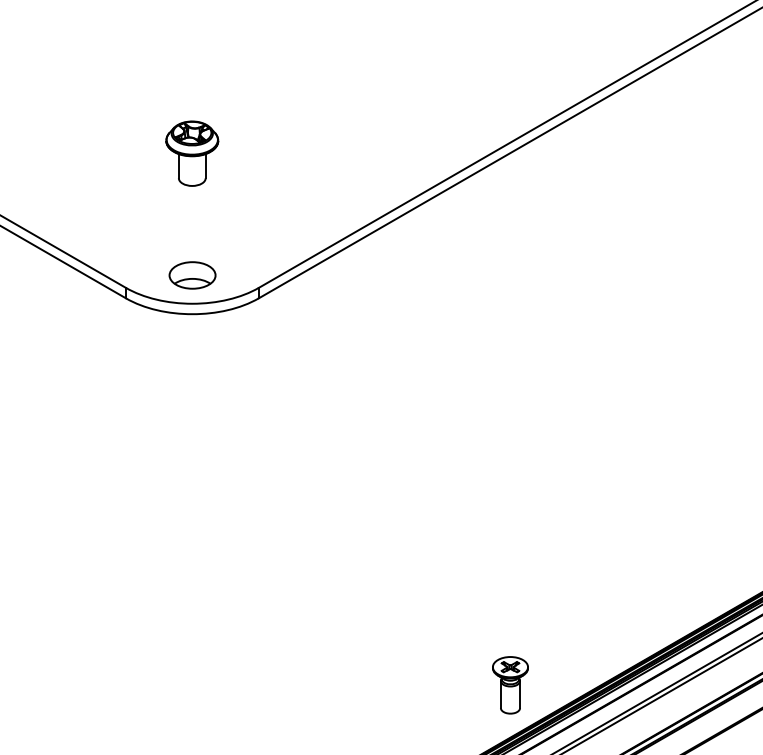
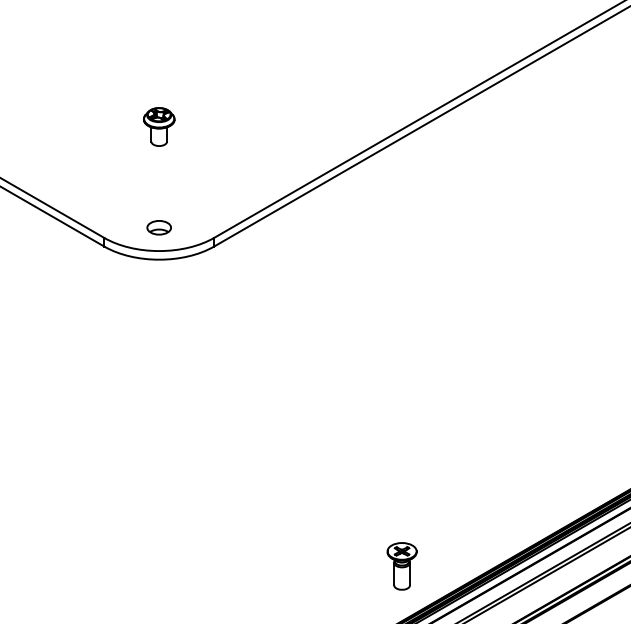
part: (192, 153) -> (159, 126), size x0.71
part: (191, 275) -> (158, 227), size x0.62
part: (509, 685) -> (401, 566), moved

